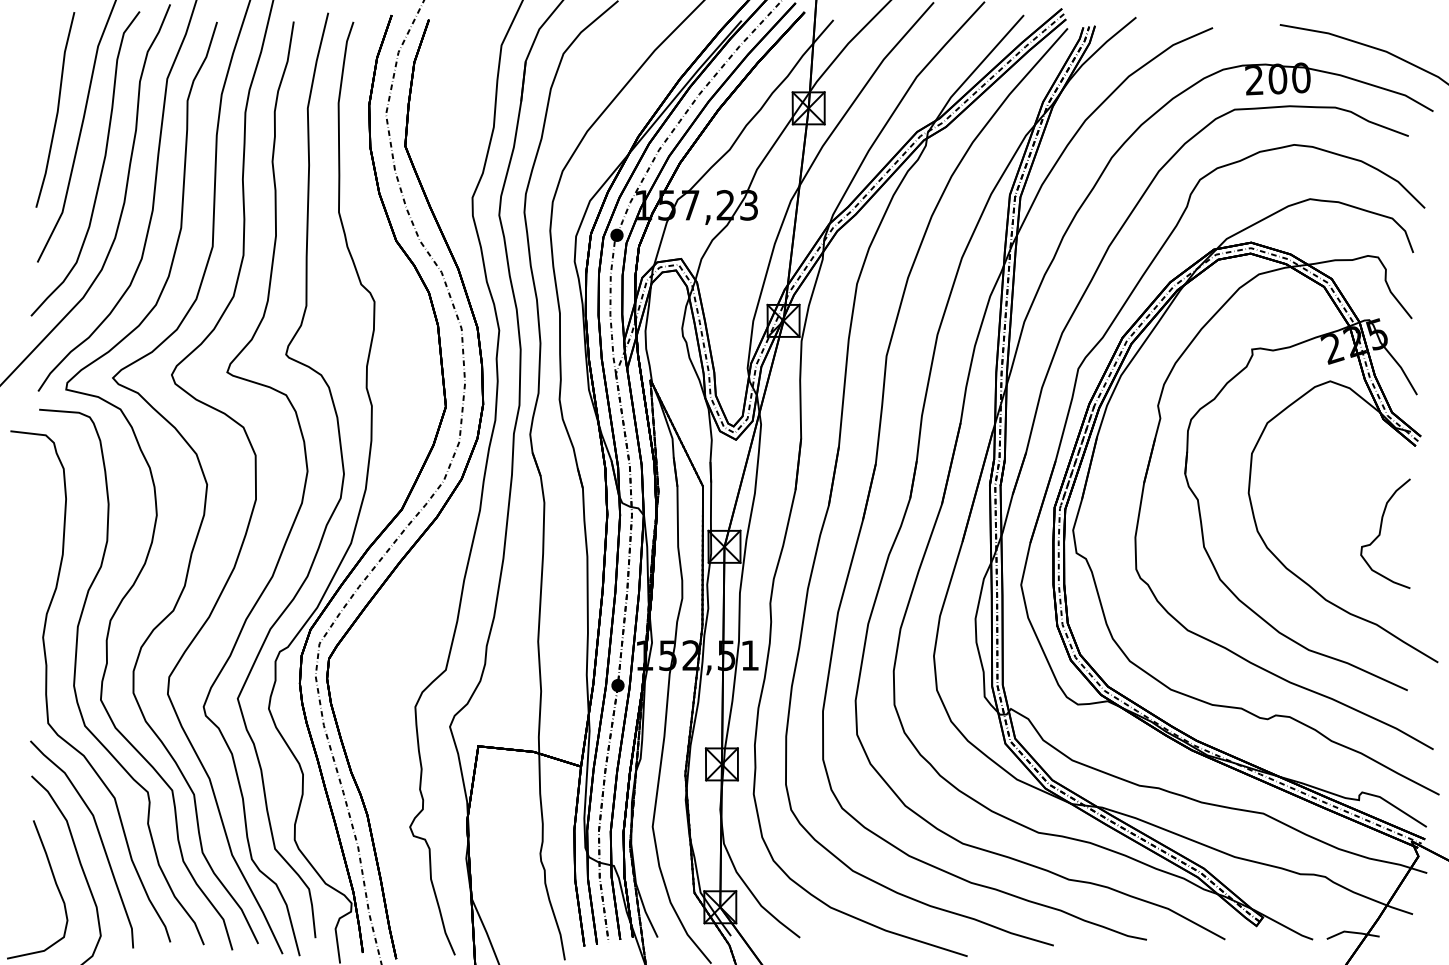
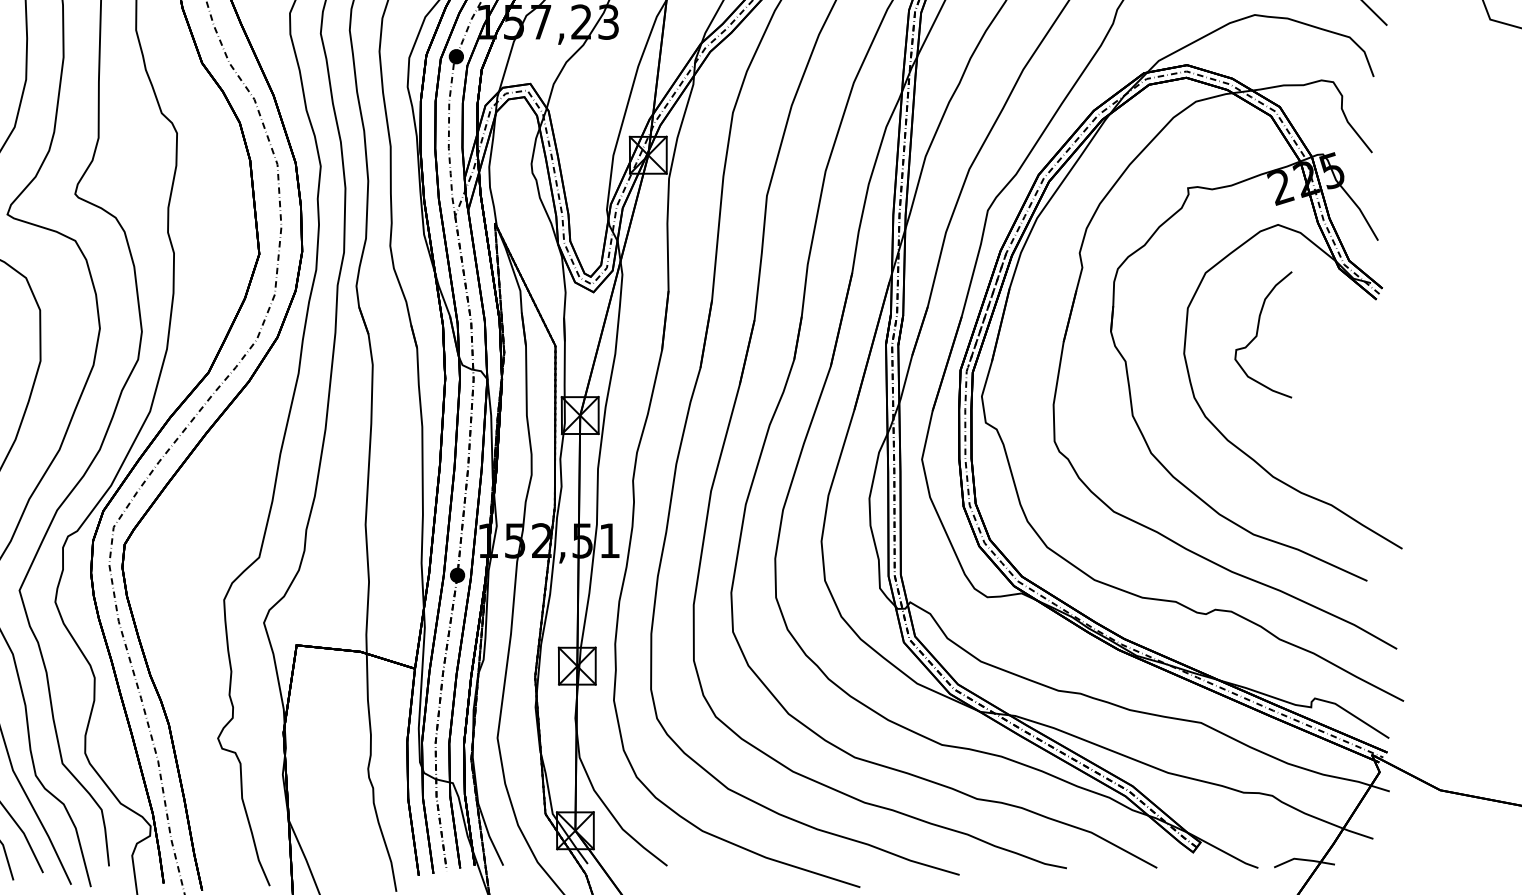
curve: (1381, 530) -> (1258, 331), moved

